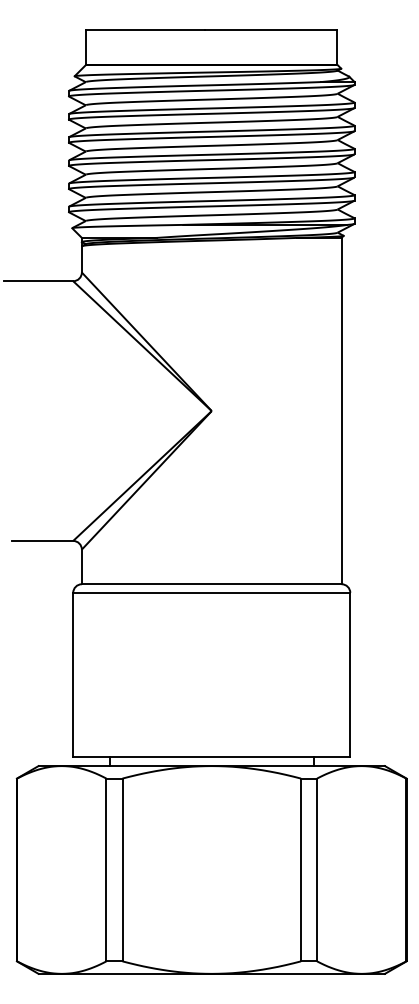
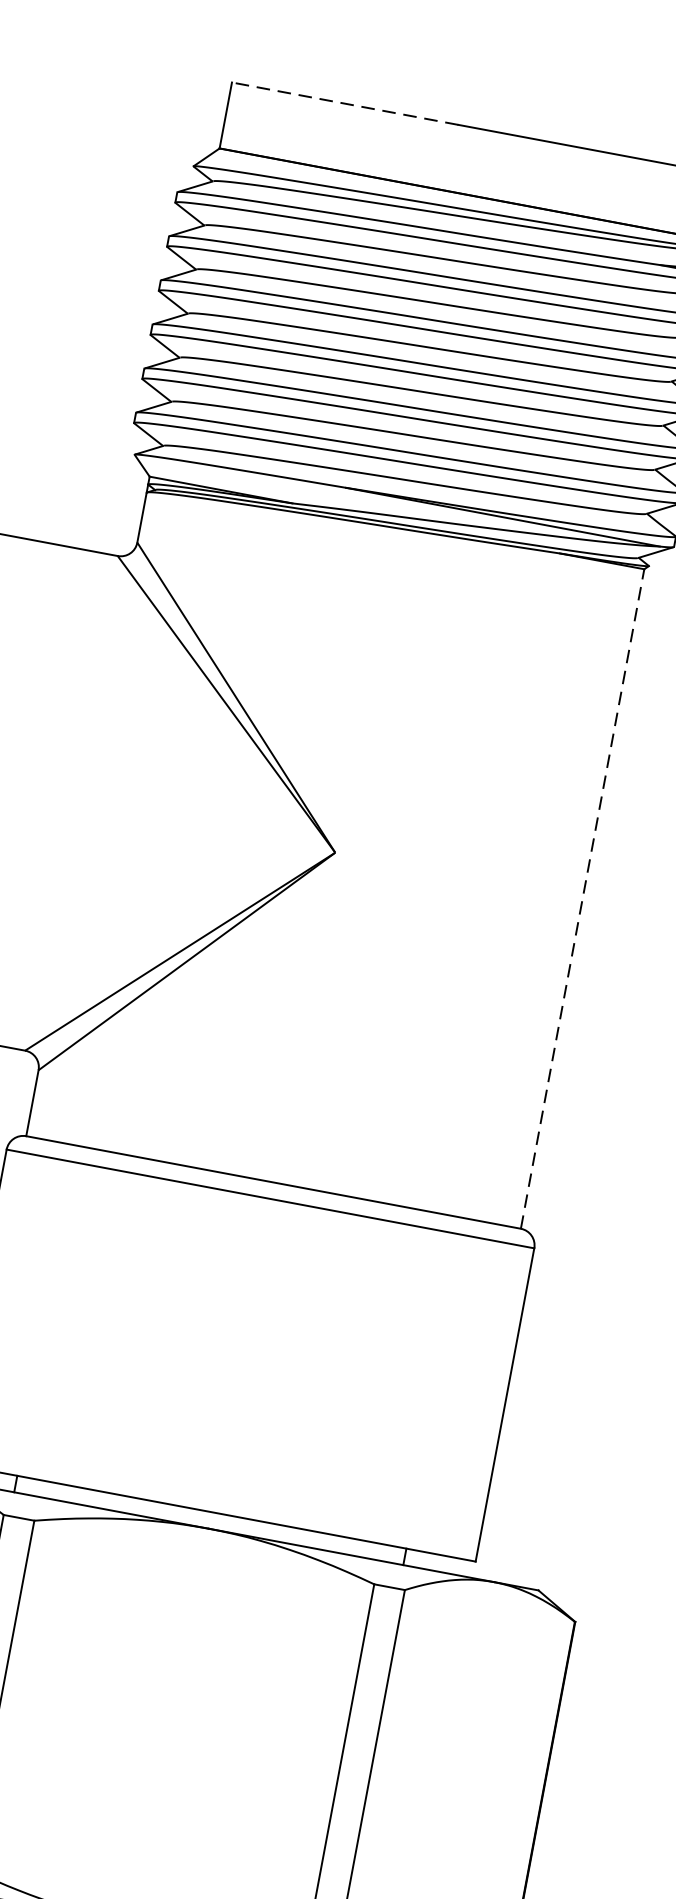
line: (145, 30) -> (344, 104), solid -> dashed
line: (341, 410) -> (582, 897), solid -> dashed

